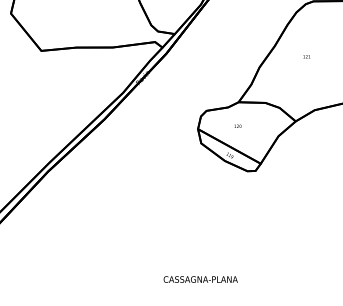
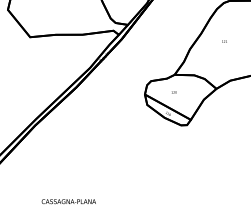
text: (200, 279) -> (68, 201), moved

